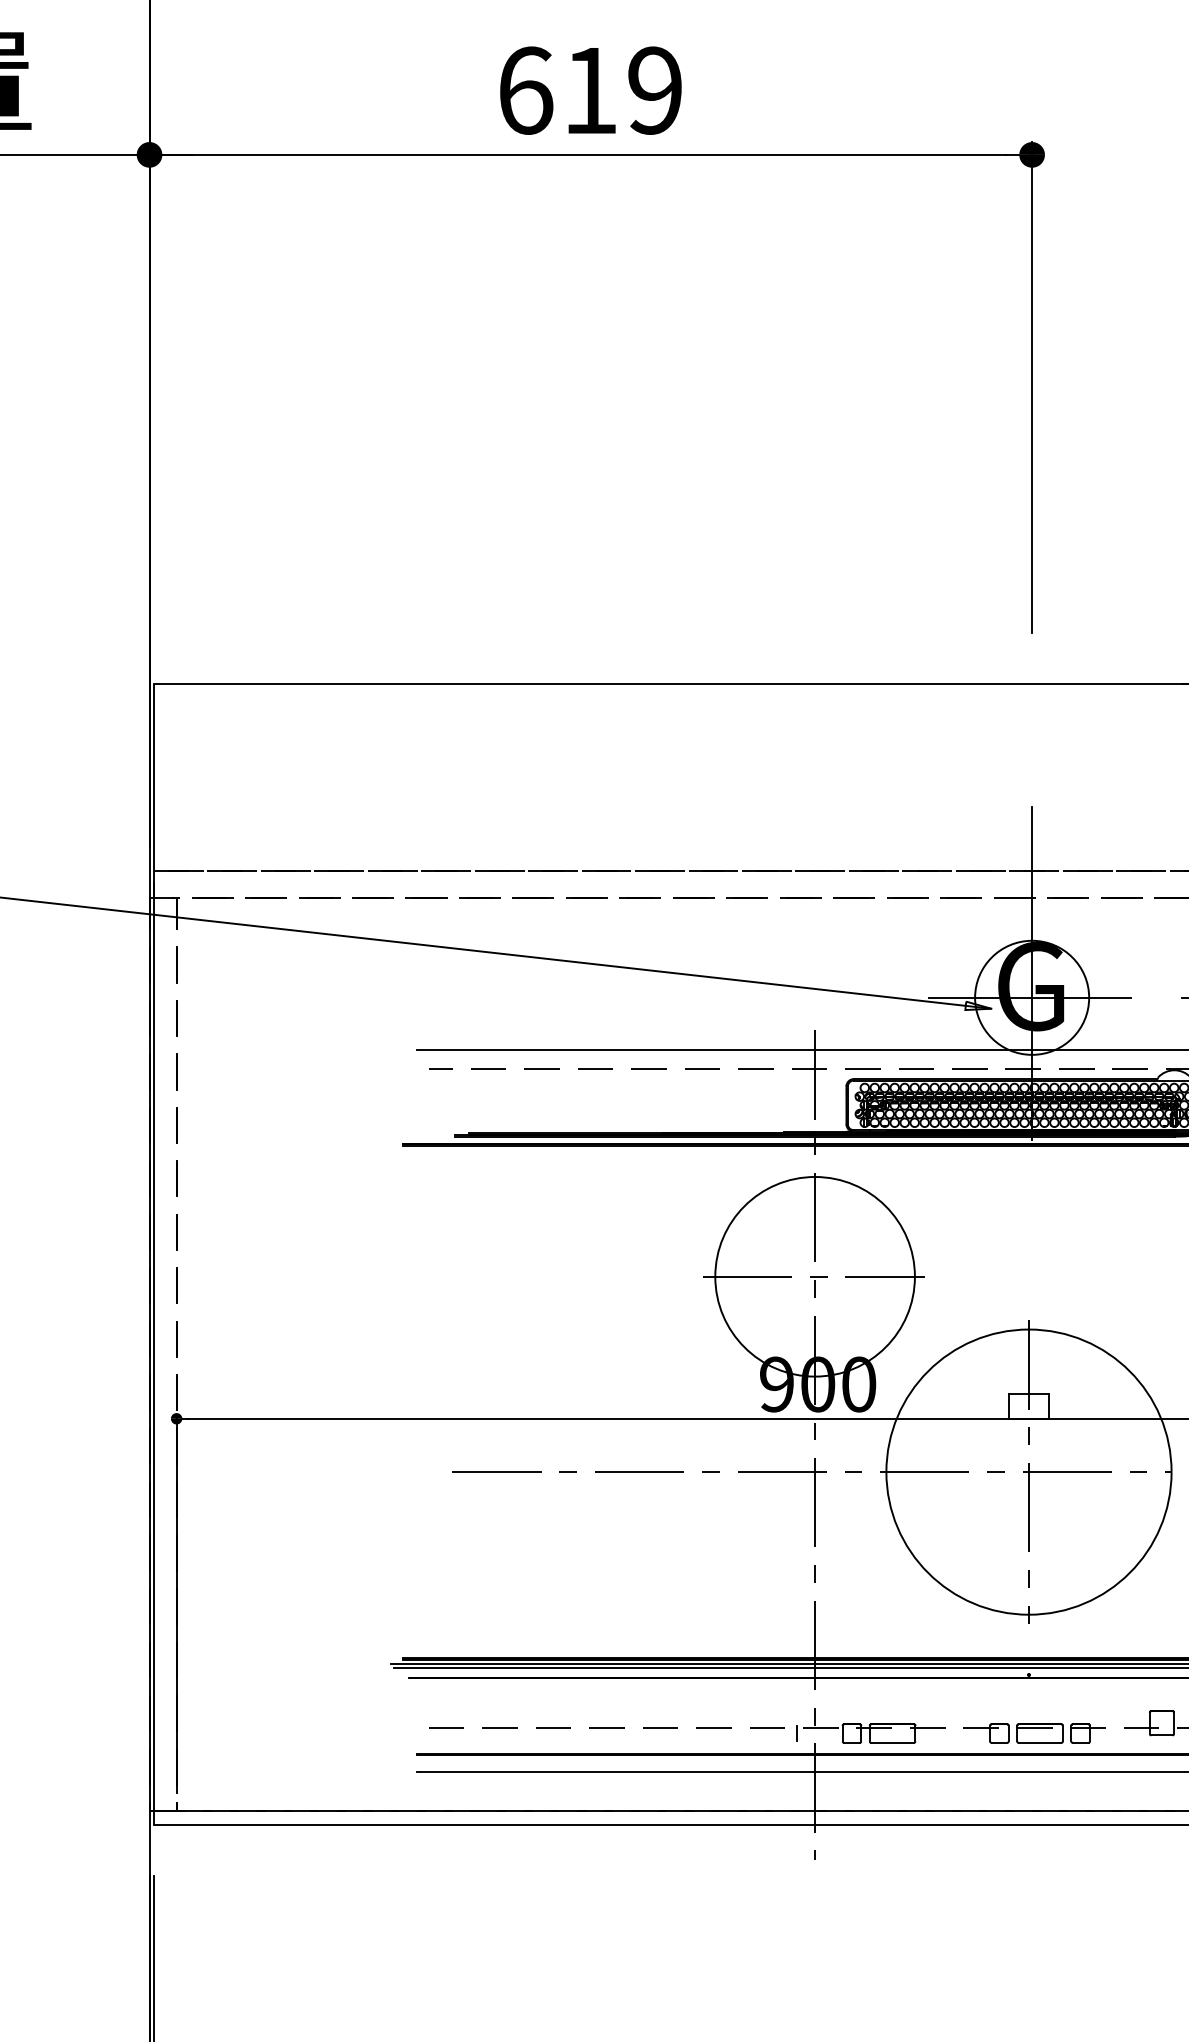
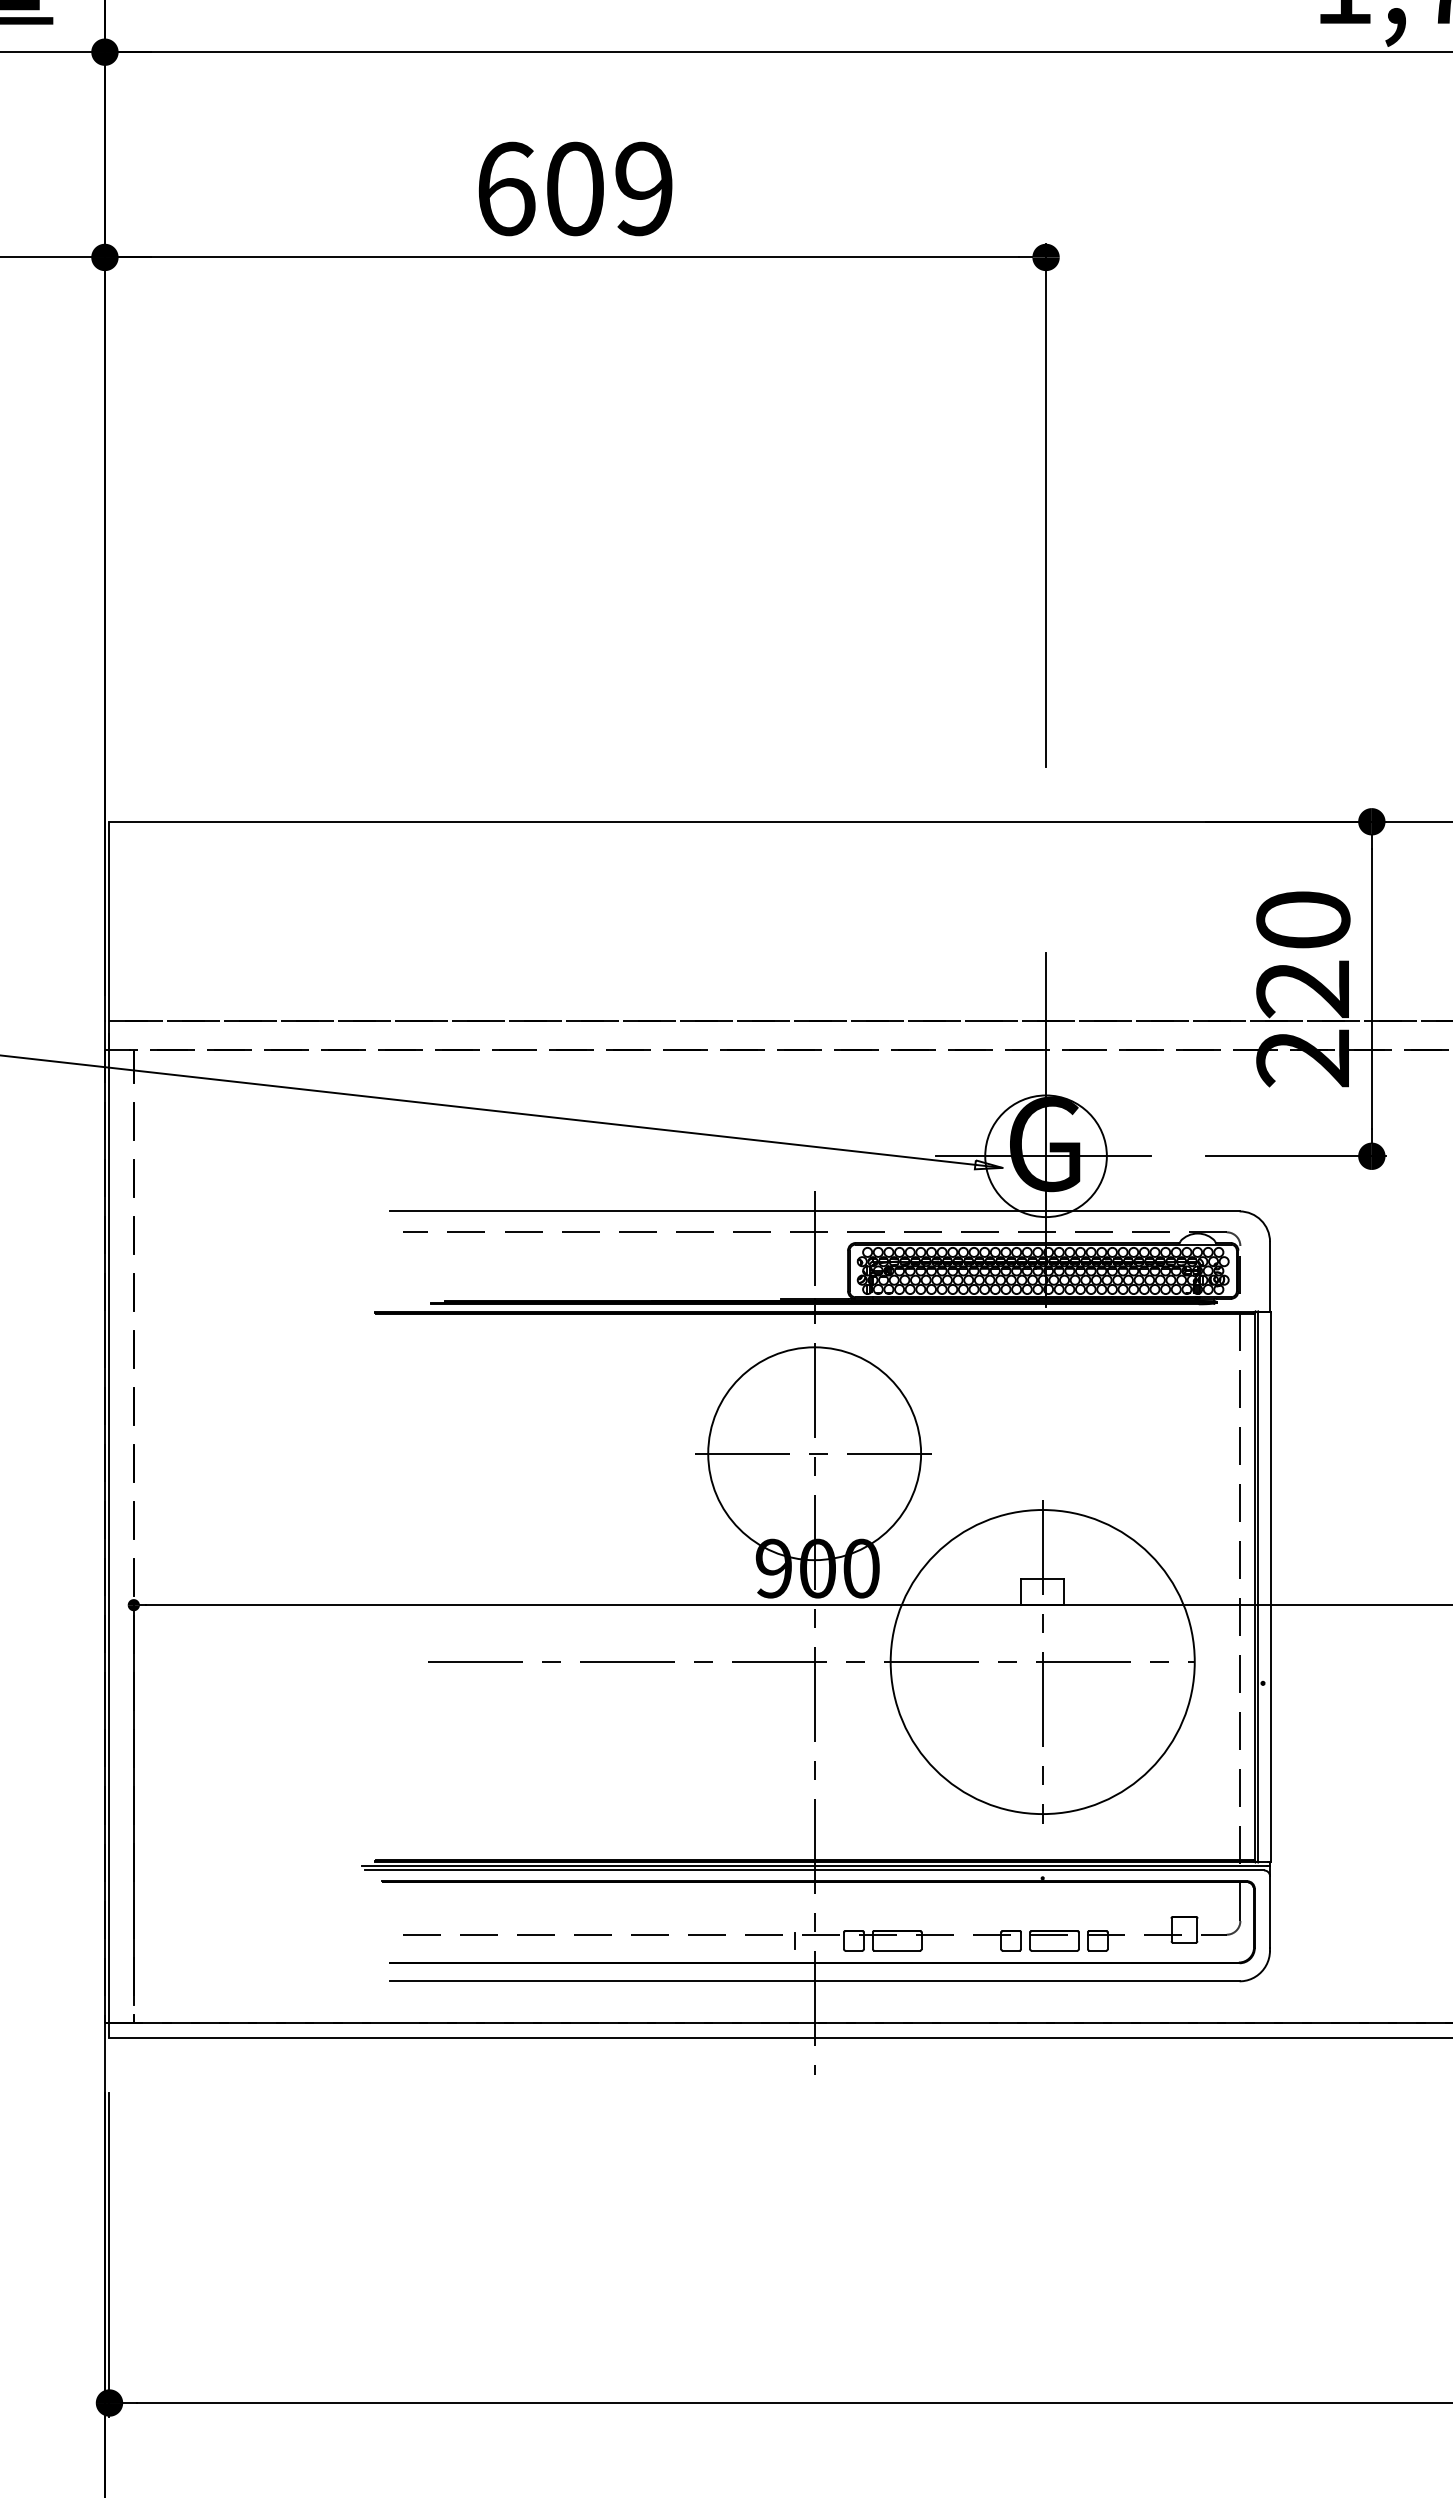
text: (590, 90) -> (575, 188), 619 -> 609

